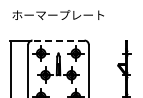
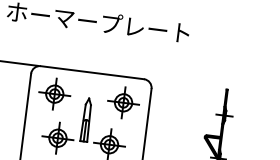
line: (58, 40) -> (92, 72), dashed -> solid

